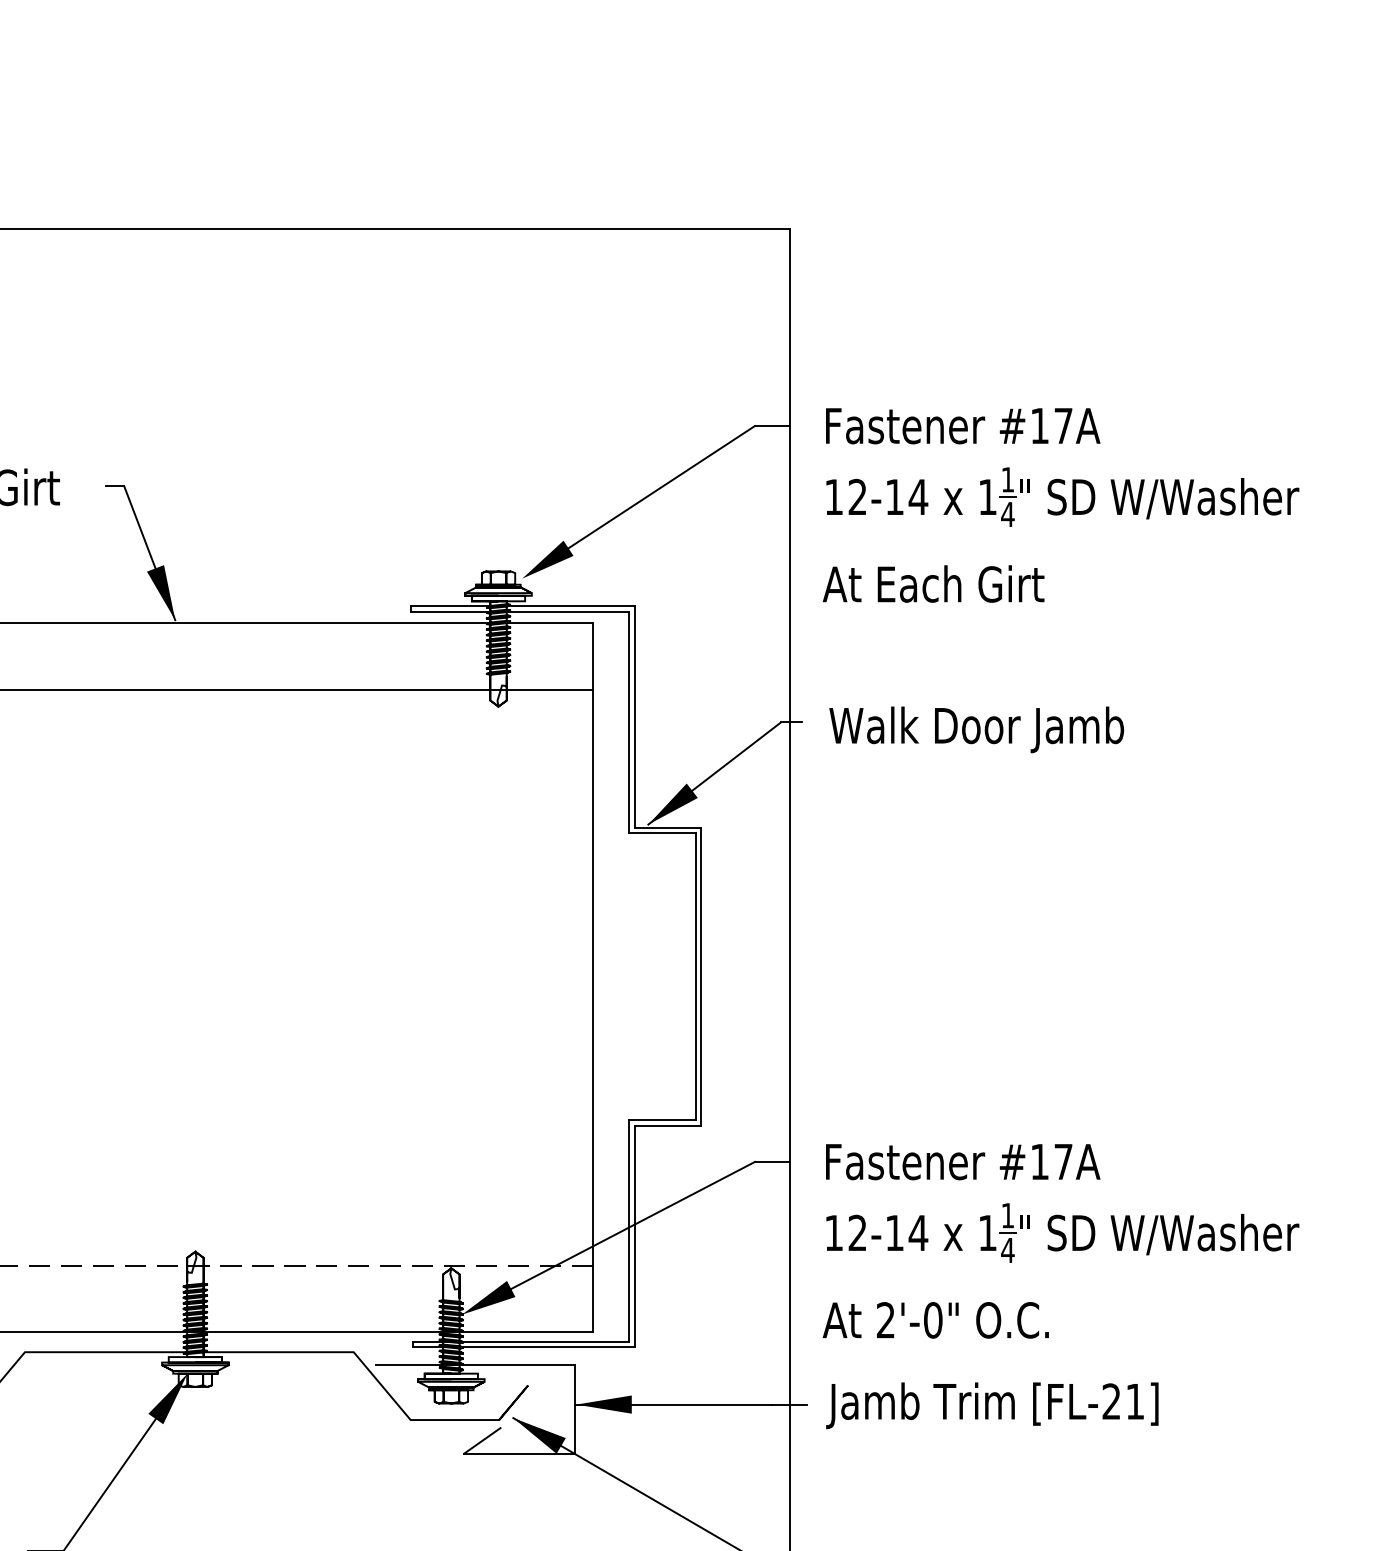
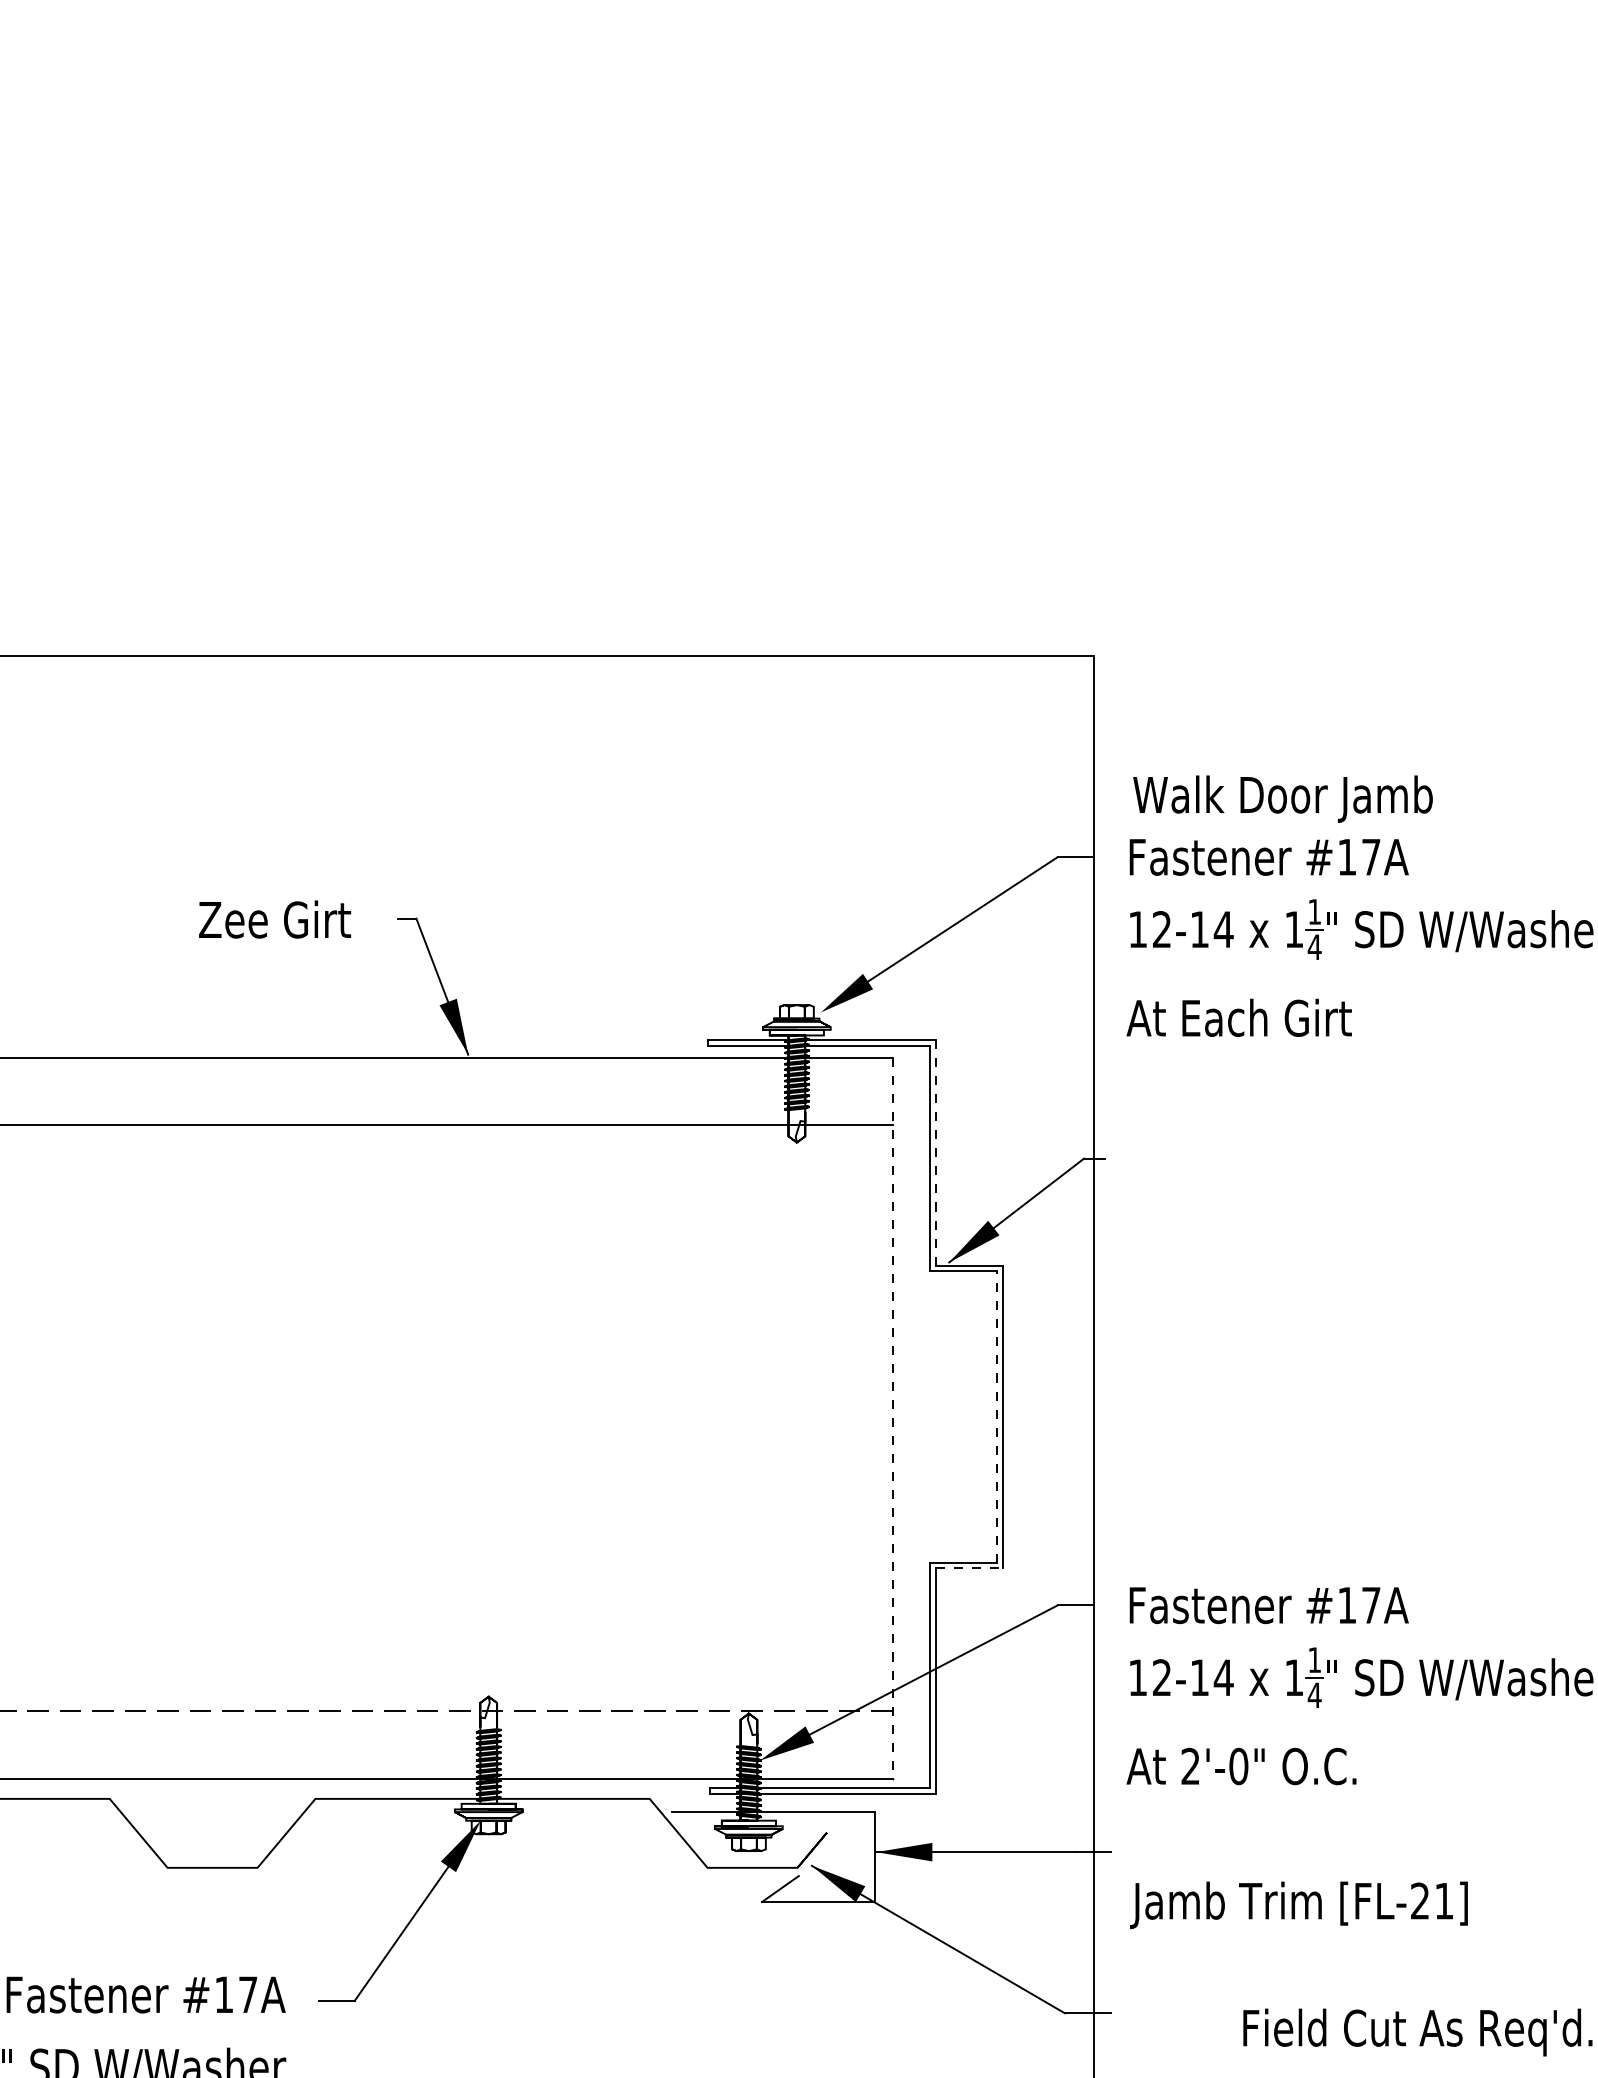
line: (634, 716) -> (935, 1152), solid -> dashed
text: (976, 729) -> (1282, 798), moved
line: (695, 977) -> (997, 1417), solid -> dashed
line: (592, 978) -> (892, 1418), solid -> dashed
line: (668, 1125) -> (969, 1568), solid -> dashed
text: (991, 1404) -> (1298, 1904), moved

